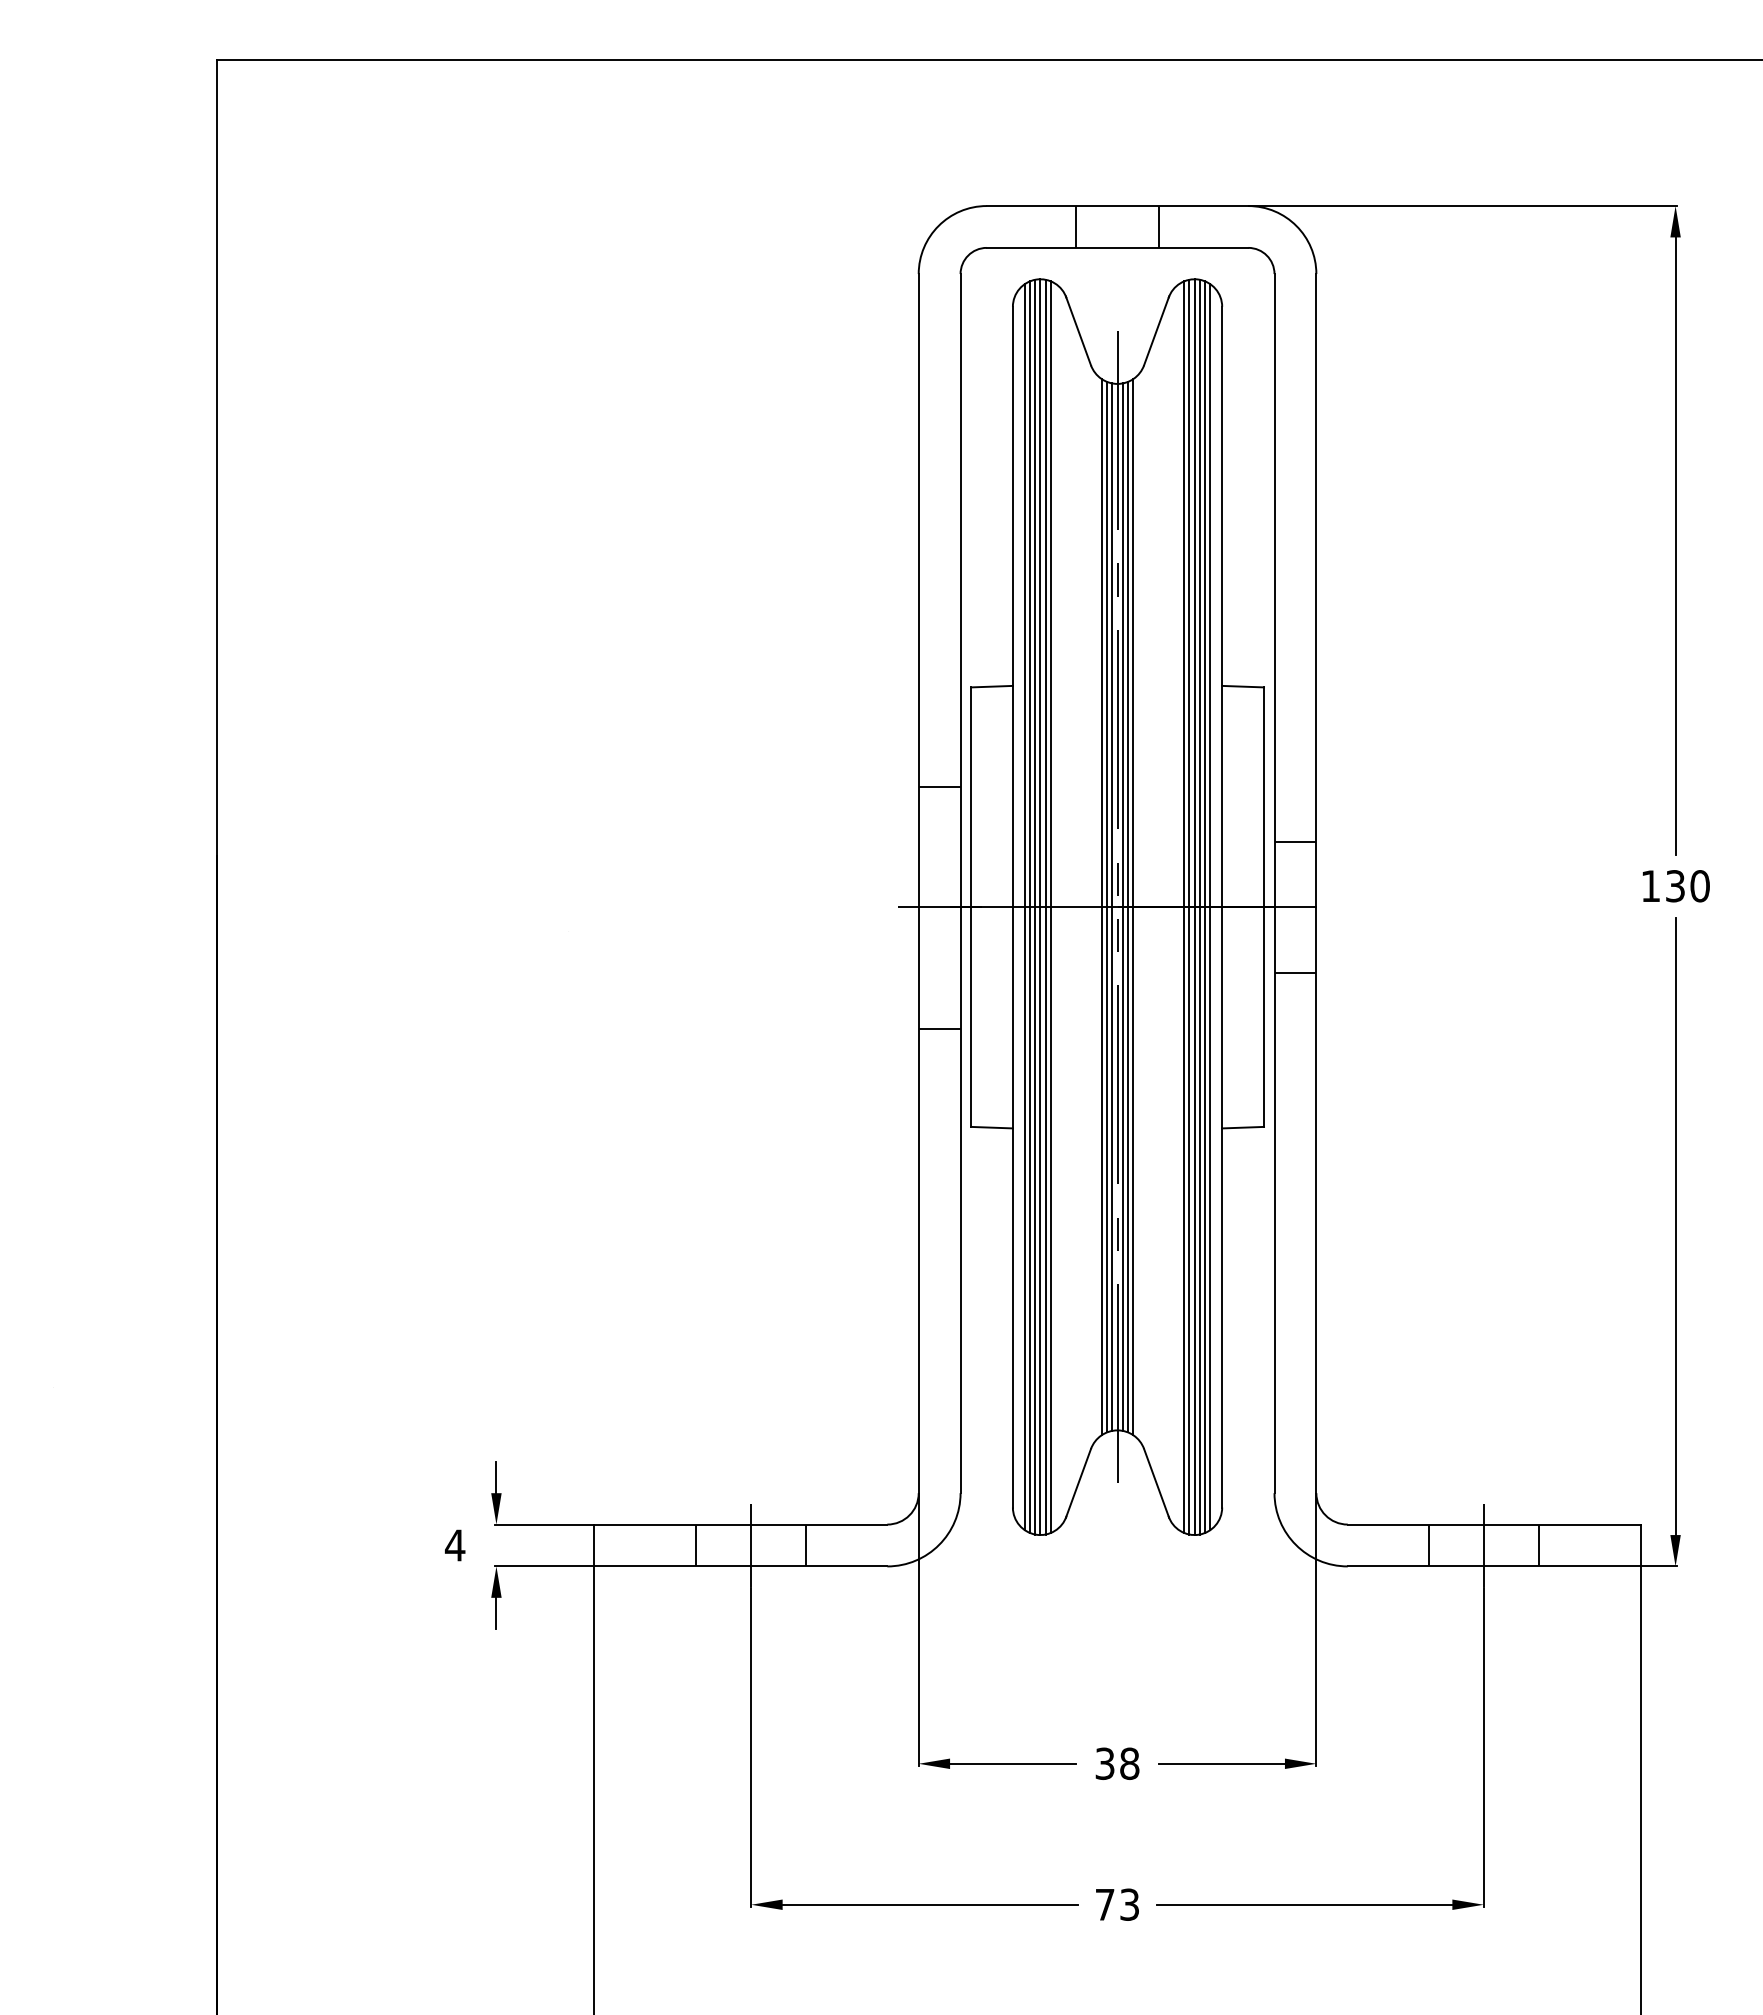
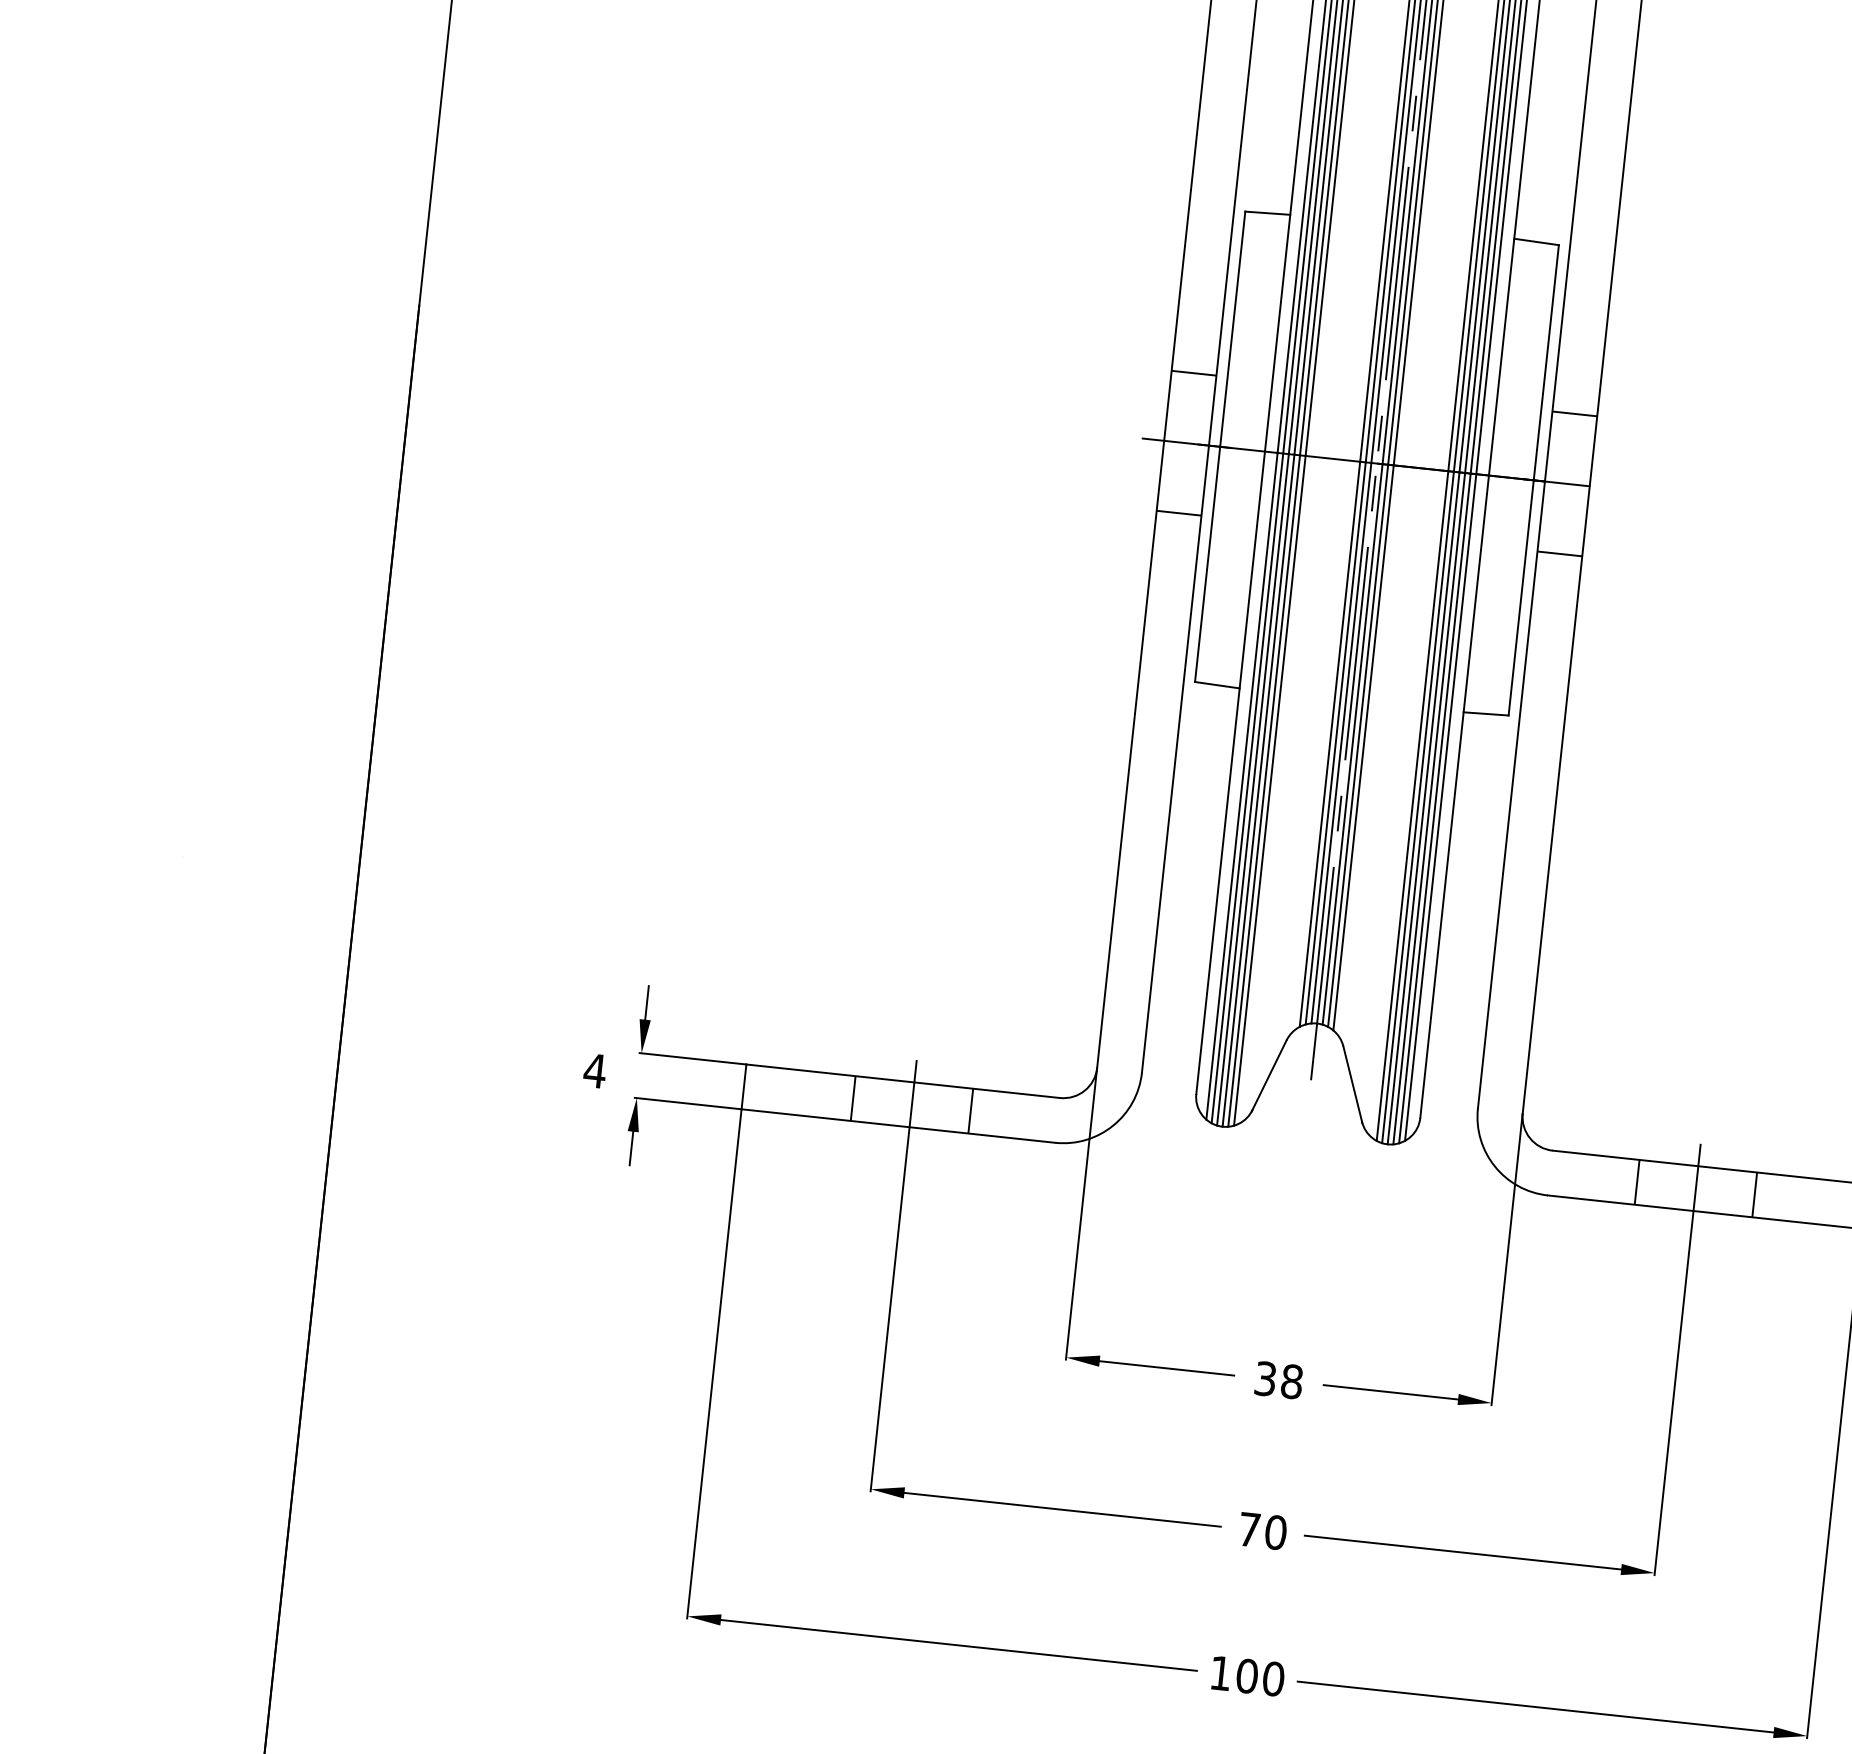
line: (939, 786) -> (1193, 372), moved
line: (939, 1028) -> (1178, 513), moved
text: (1129, 1904) -> (1275, 1532), 73 -> 70

